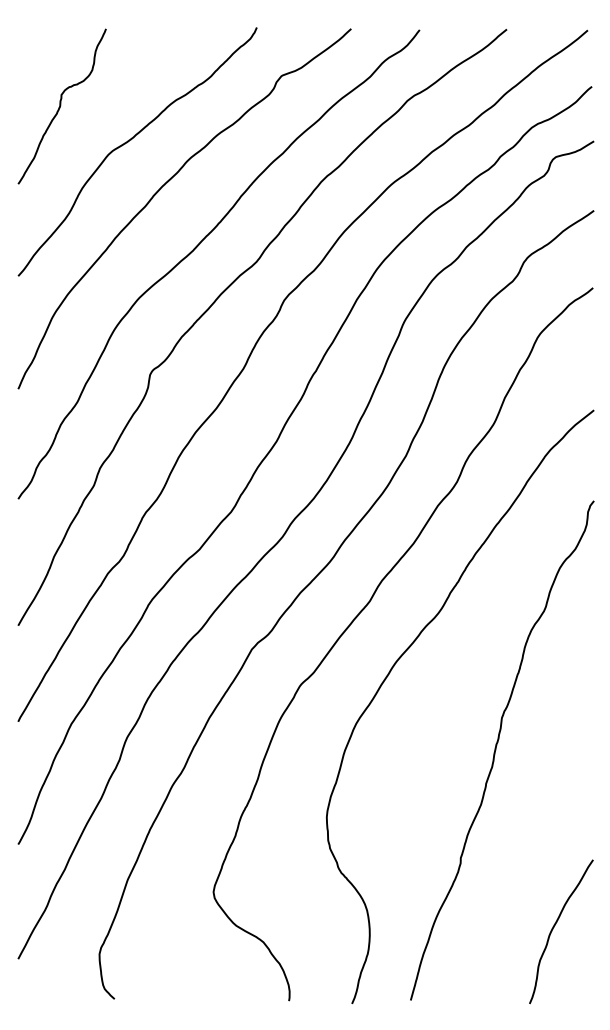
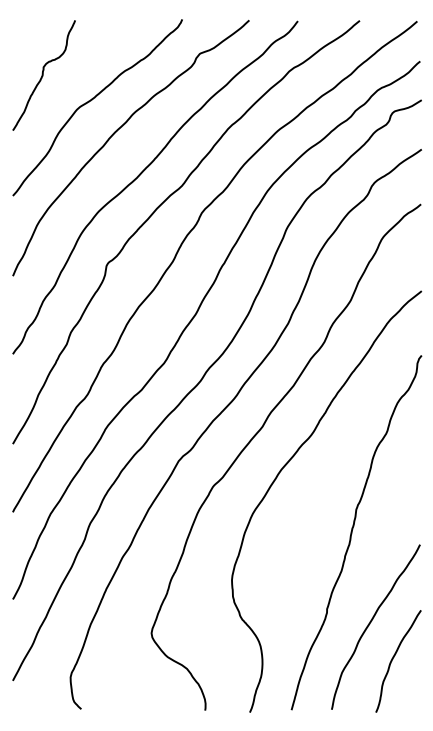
curve: (521, 879) -> (370, 624), added

